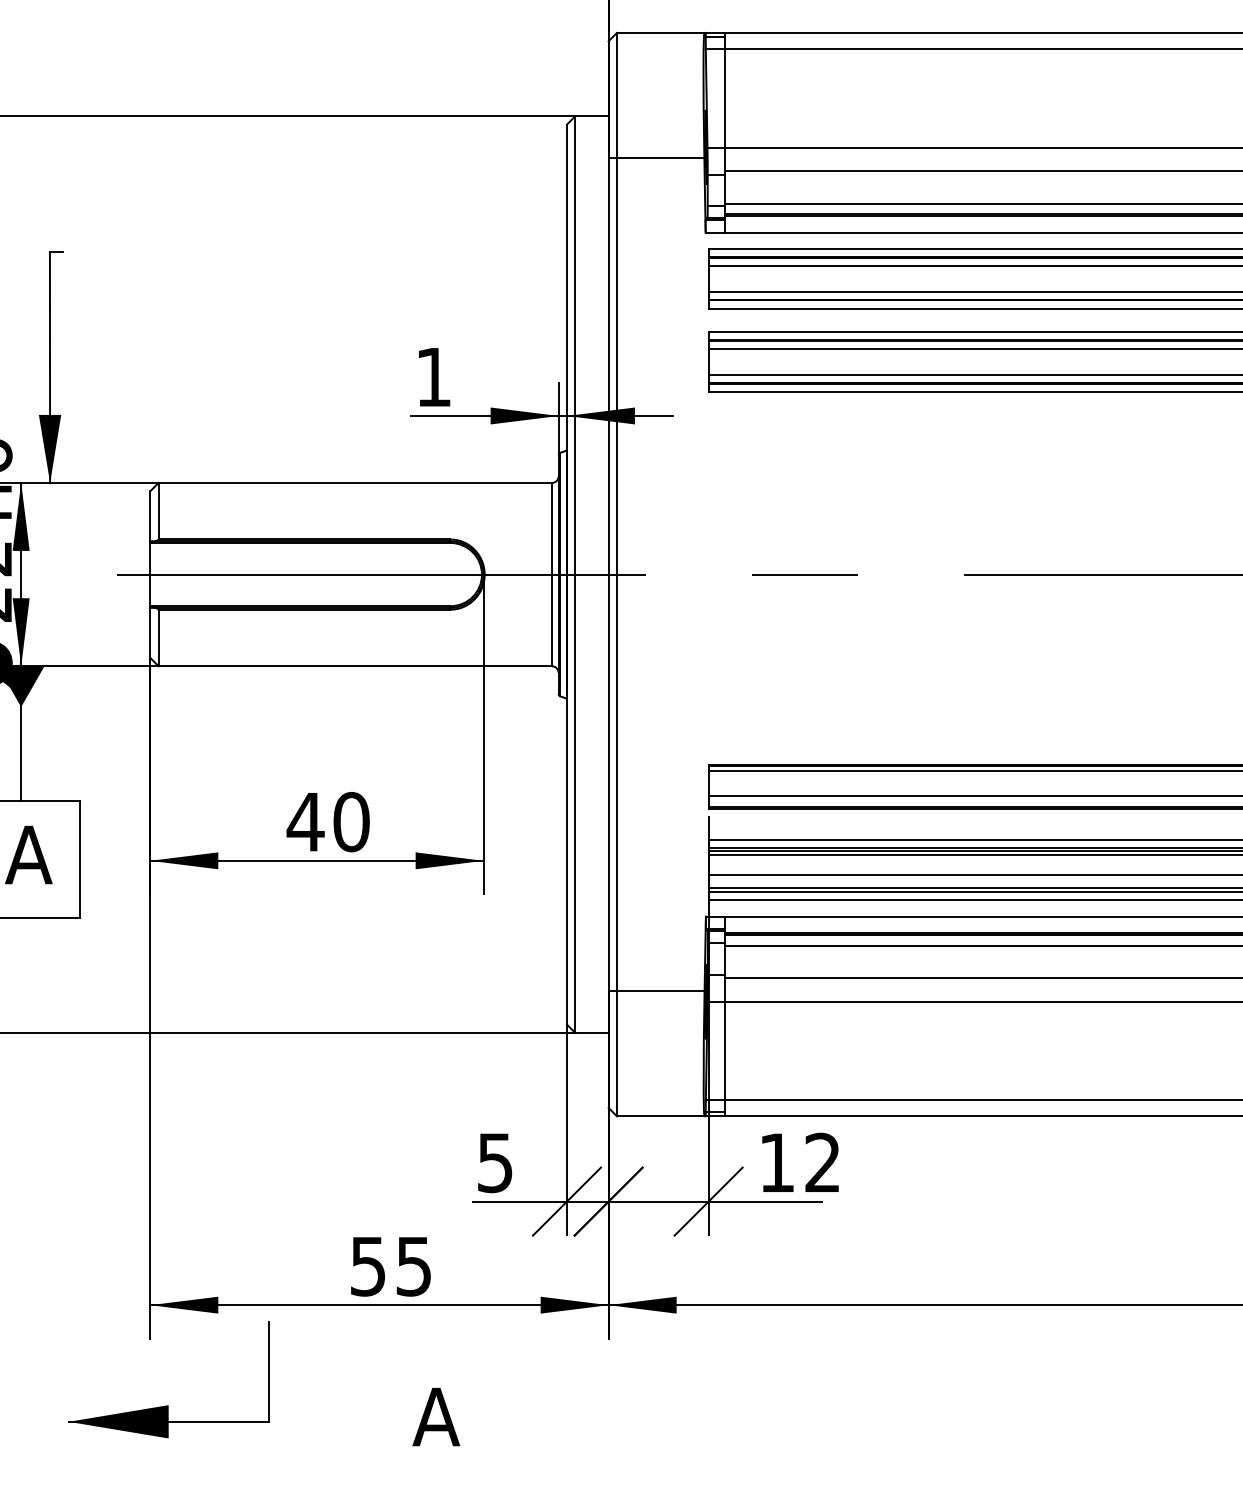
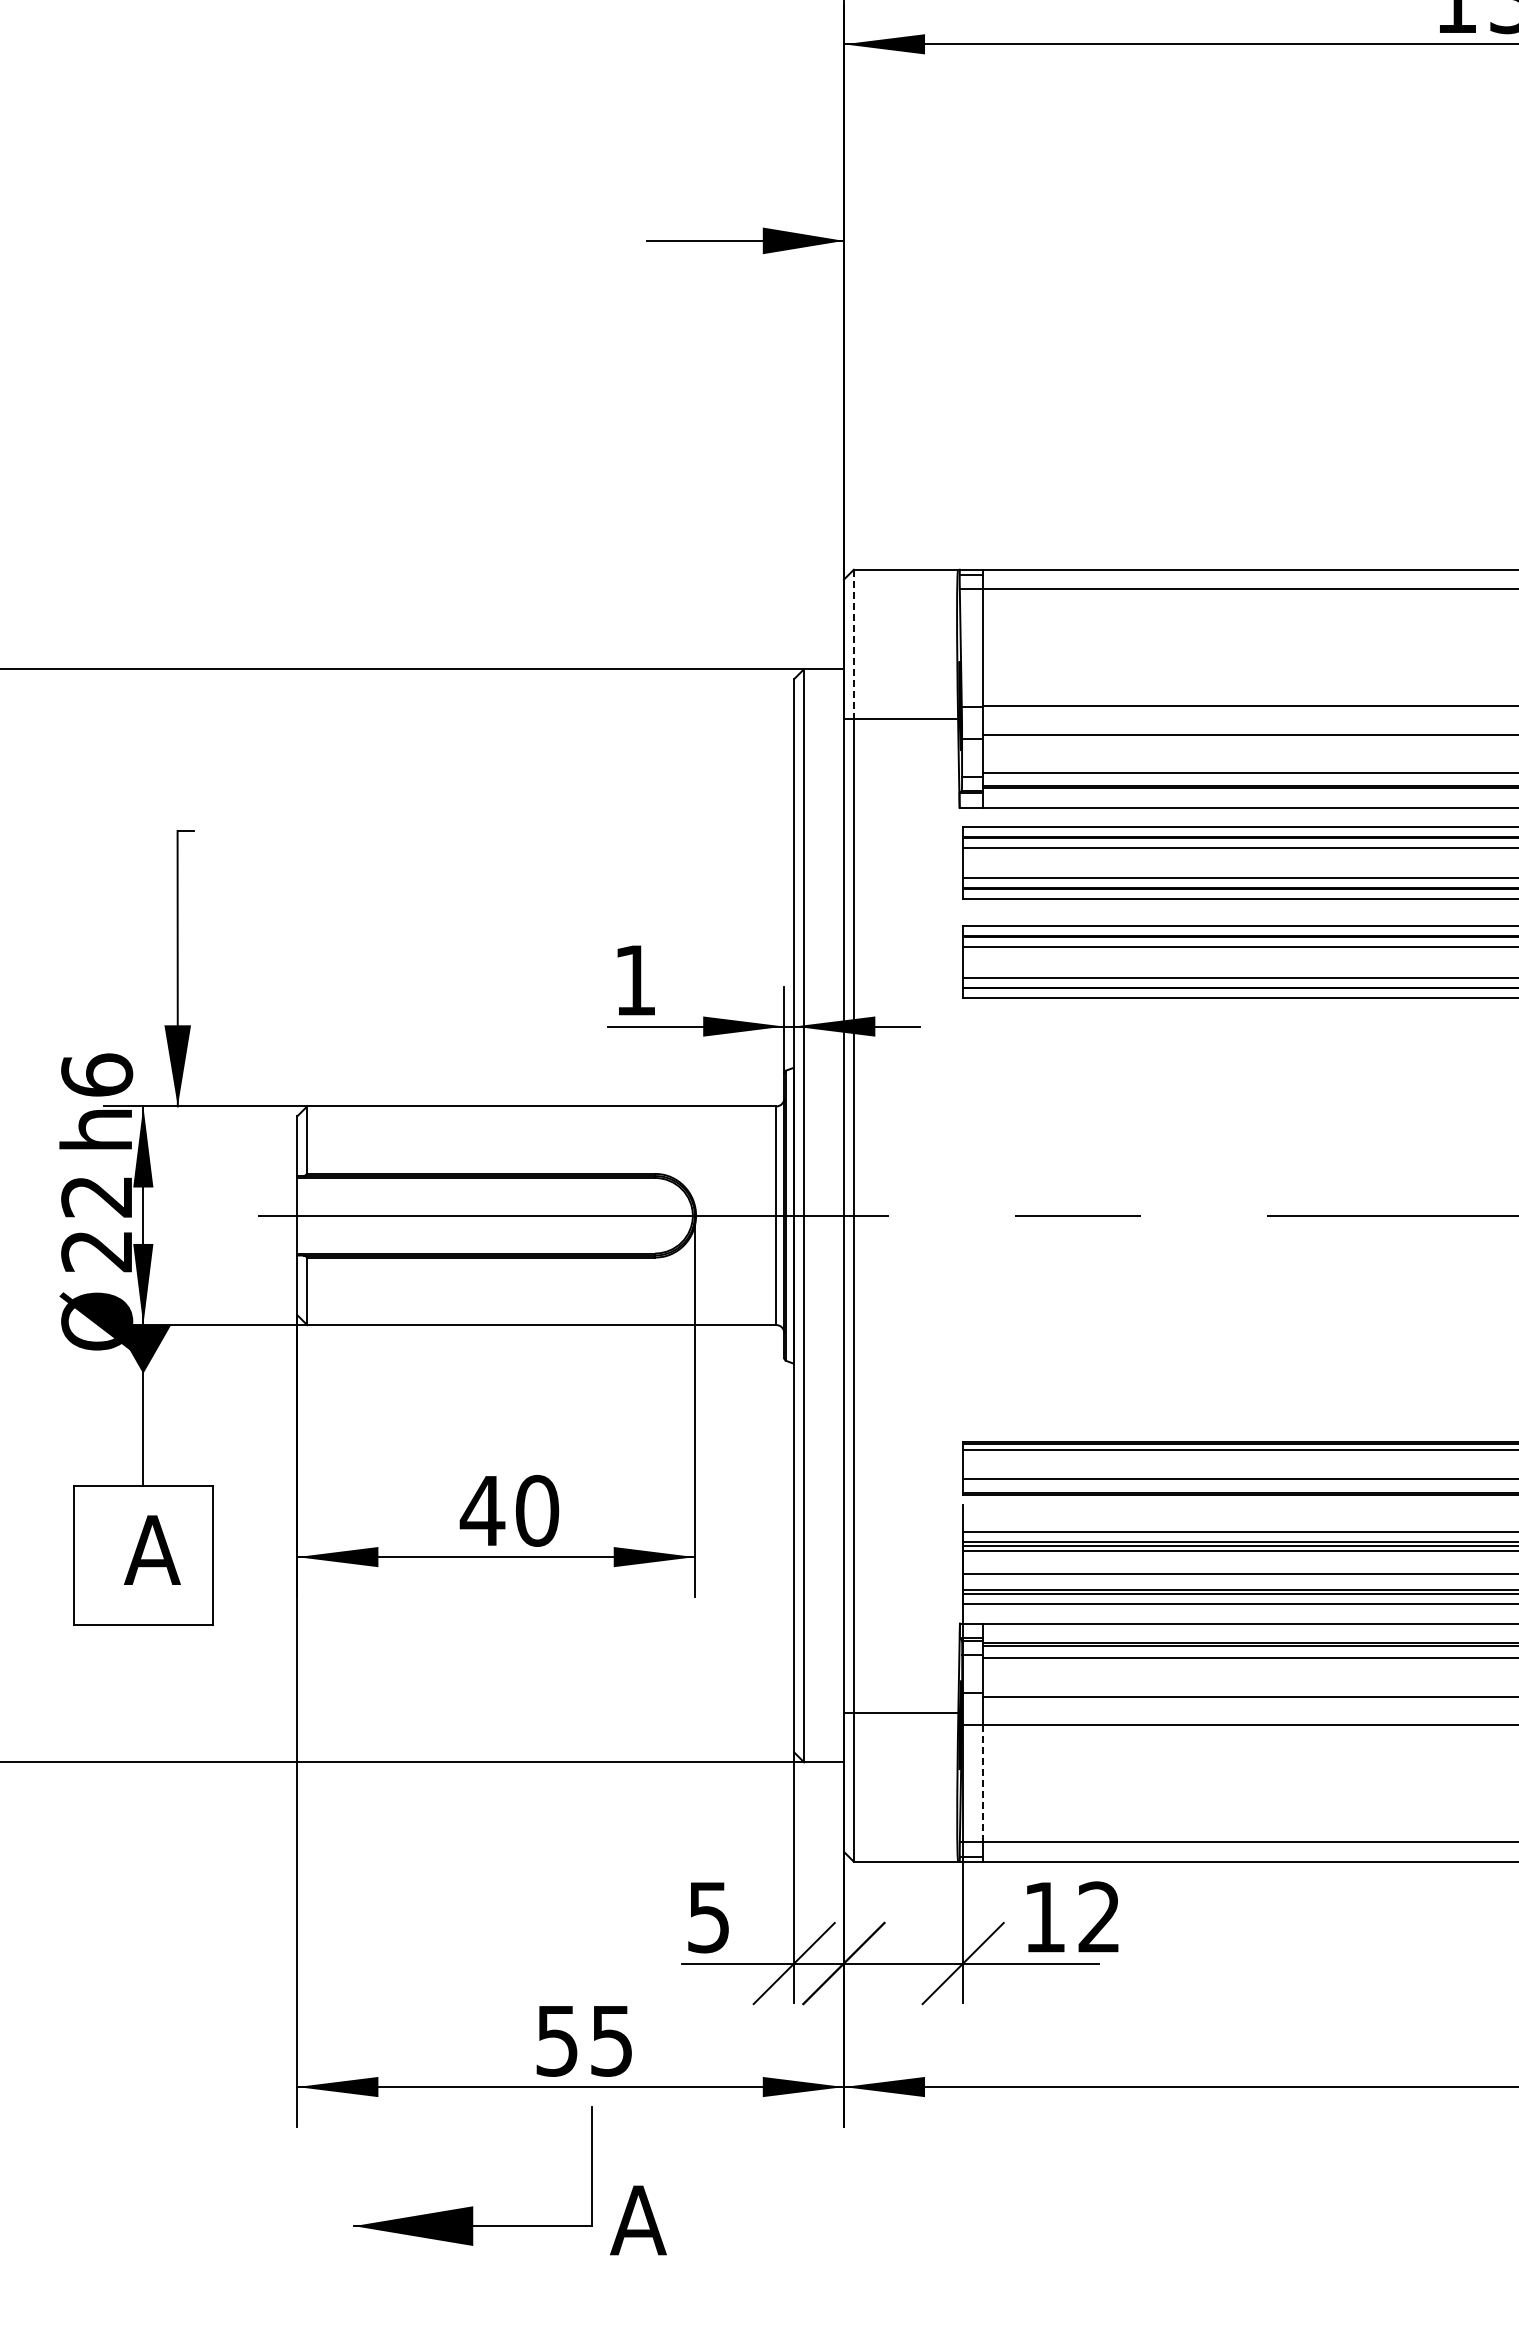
line: (616, 95) -> (853, 644), solid -> dashed
line: (725, 1050) -> (983, 1783), solid -> dashed
part: (168, 1405) -> (472, 2206), moved

